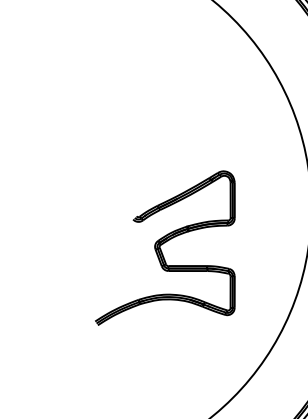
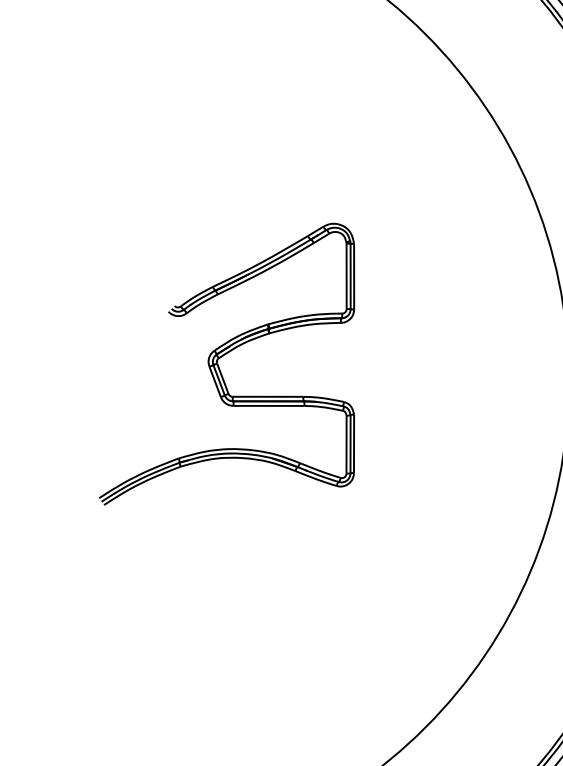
part: (165, 247) -> (227, 362), moved

